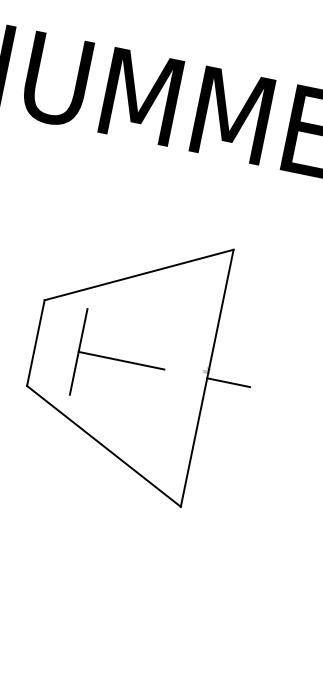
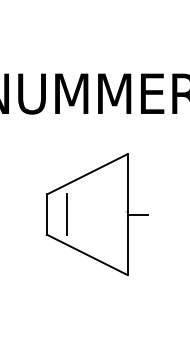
line: (122, 360) -> (87, 214), removed

